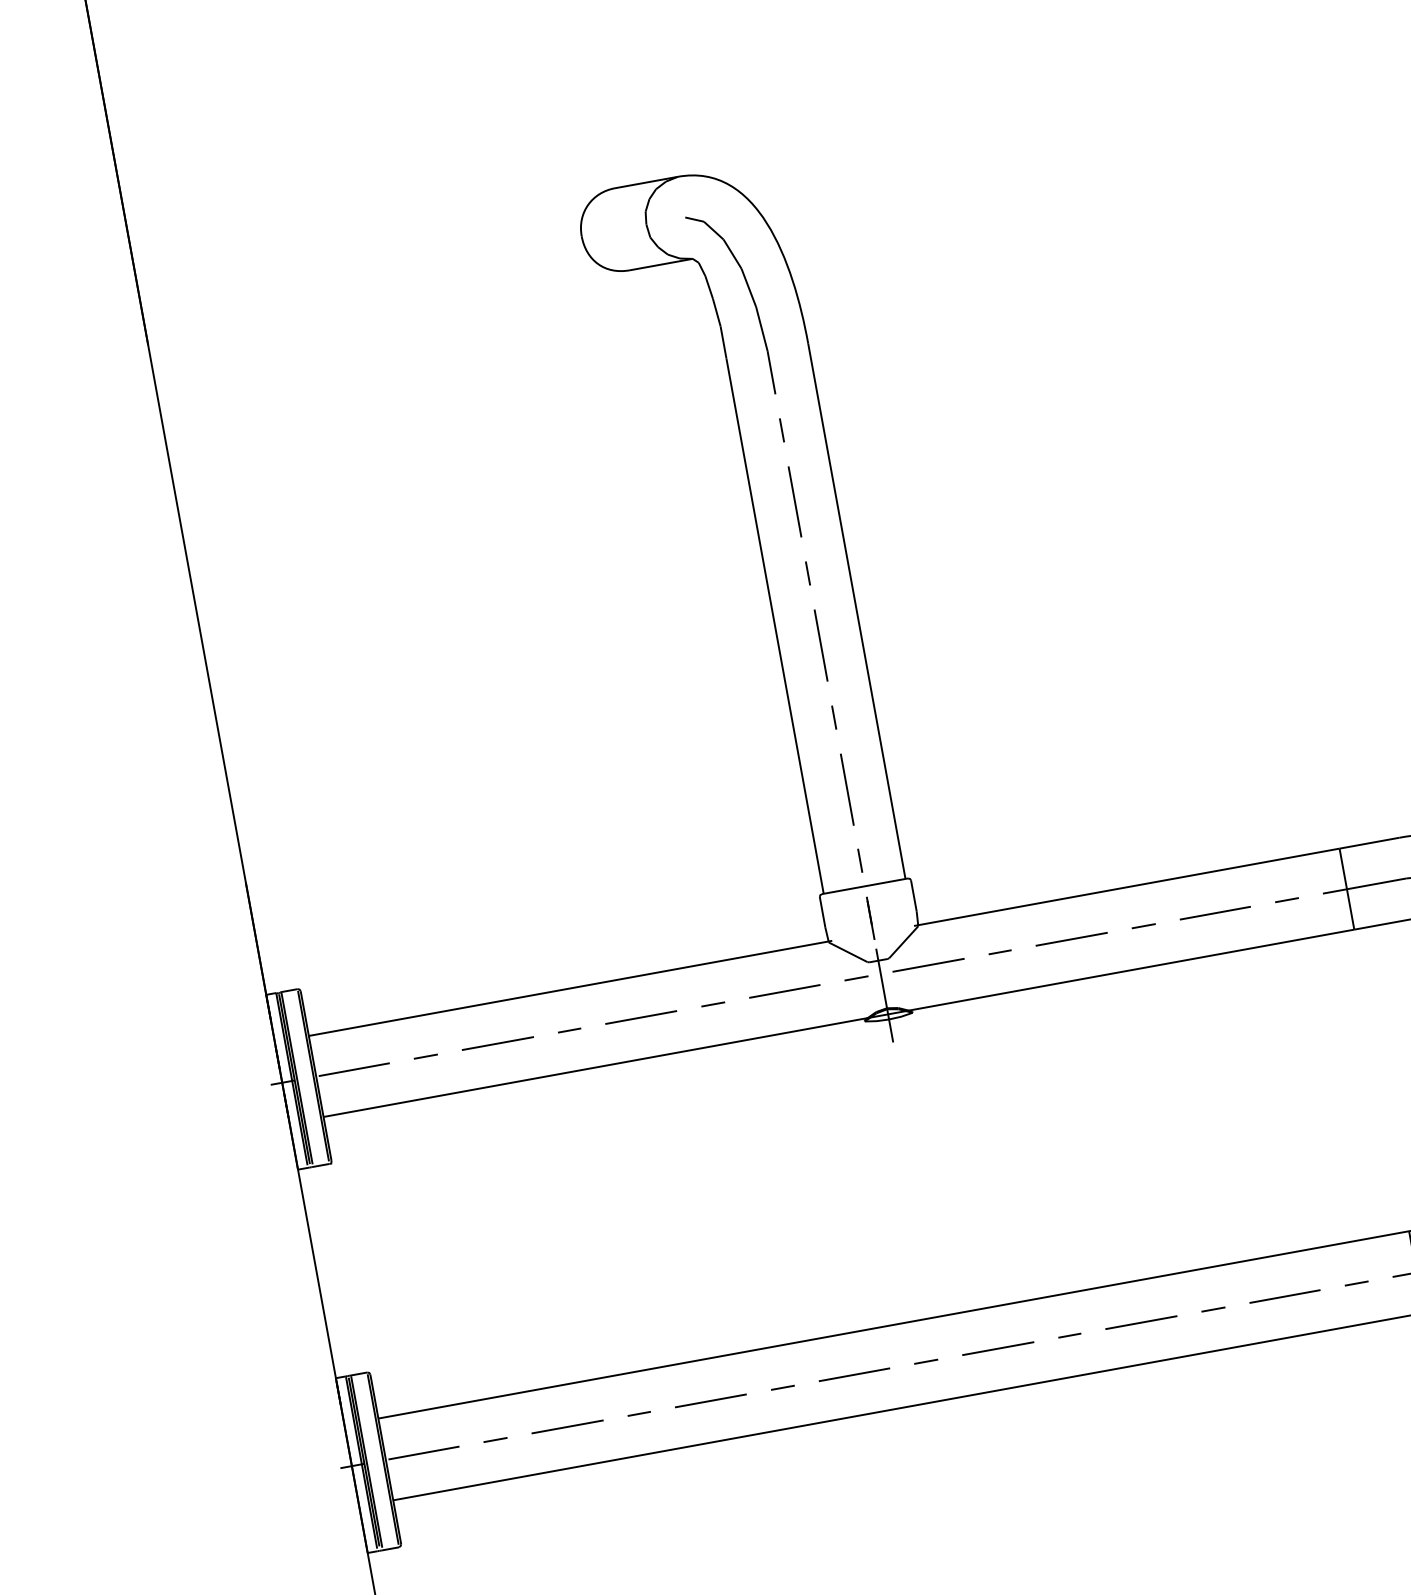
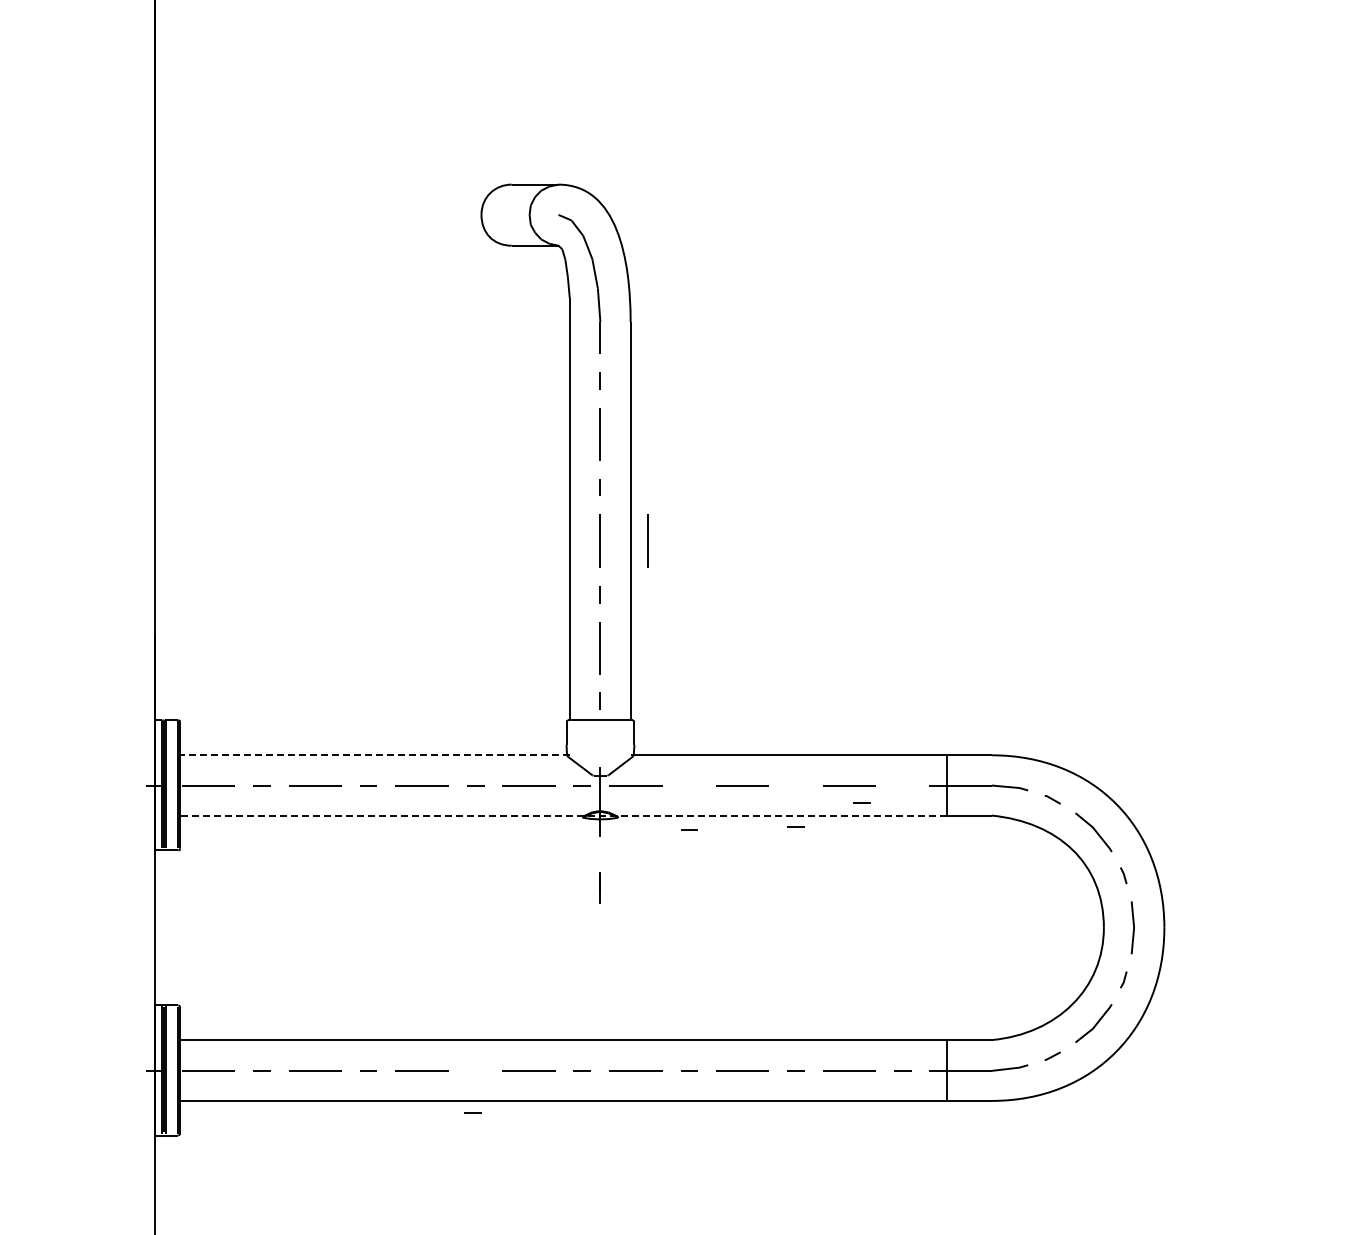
line: (884, 633) -> (647, 540), added
line: (1286, 900) -> (861, 802), moved
line: (869, 917) -> (599, 887), moved
line: (1142, 926) -> (795, 826), moved
line: (1000, 952) -> (689, 829), moved
line: (569, 988) -> (374, 755), solid -> dashed
line: (838, 1023) -> (563, 815), solid -> dashed
line: (782, 1387) -> (472, 1112), moved

